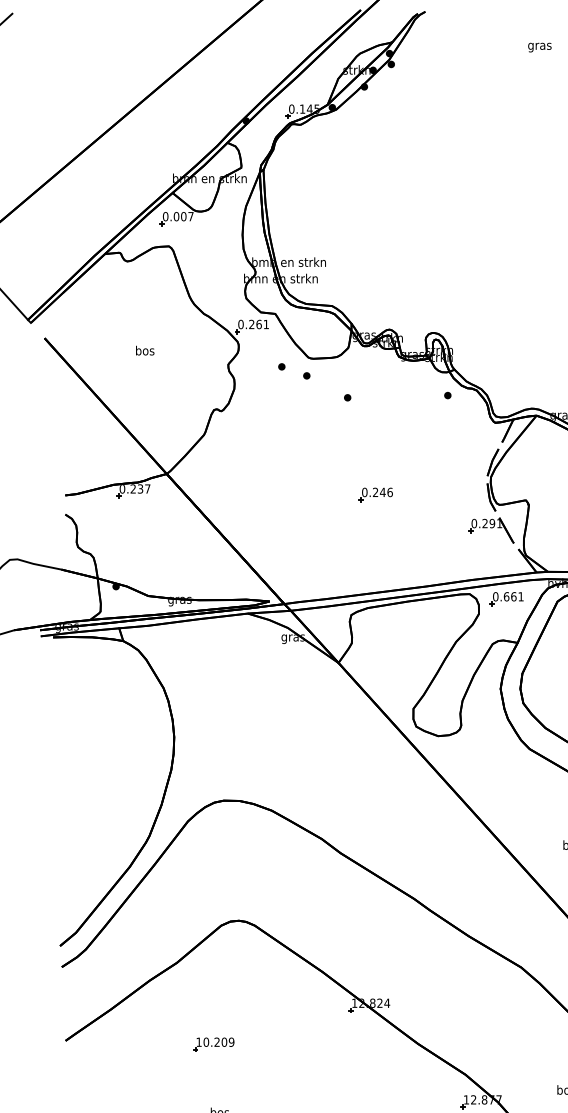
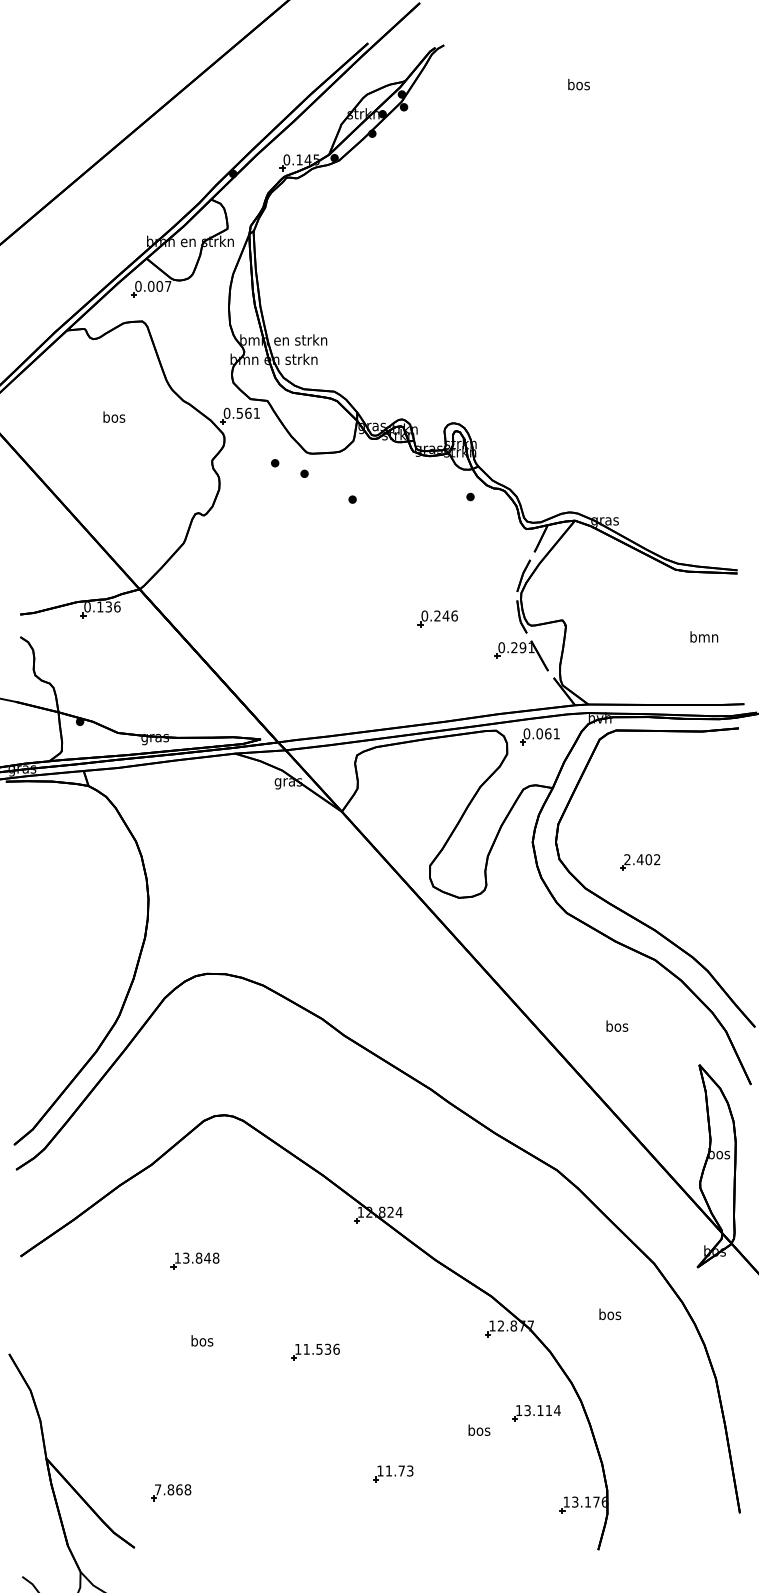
text: (539, 45) -> (578, 85), gras -> bos
text: (251, 323) -> (239, 412), 0.261 -> 0.561
text: (145, 350) -> (114, 416), moved
text: (140, 488) -> (108, 606), 0.237 -> 0.136
part: (375, 494) -> (437, 618), moved
text: (506, 596) -> (539, 733), 0.661 -> 0.061
text: (219, 1041) -> (201, 1257), 10.209 -> 13.848

